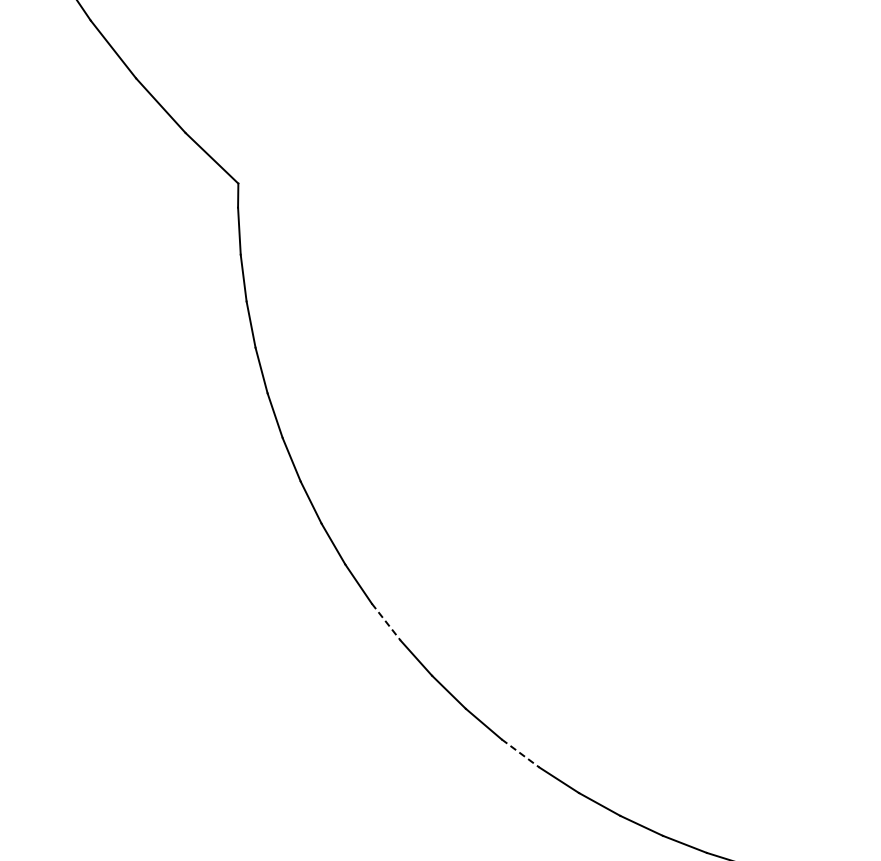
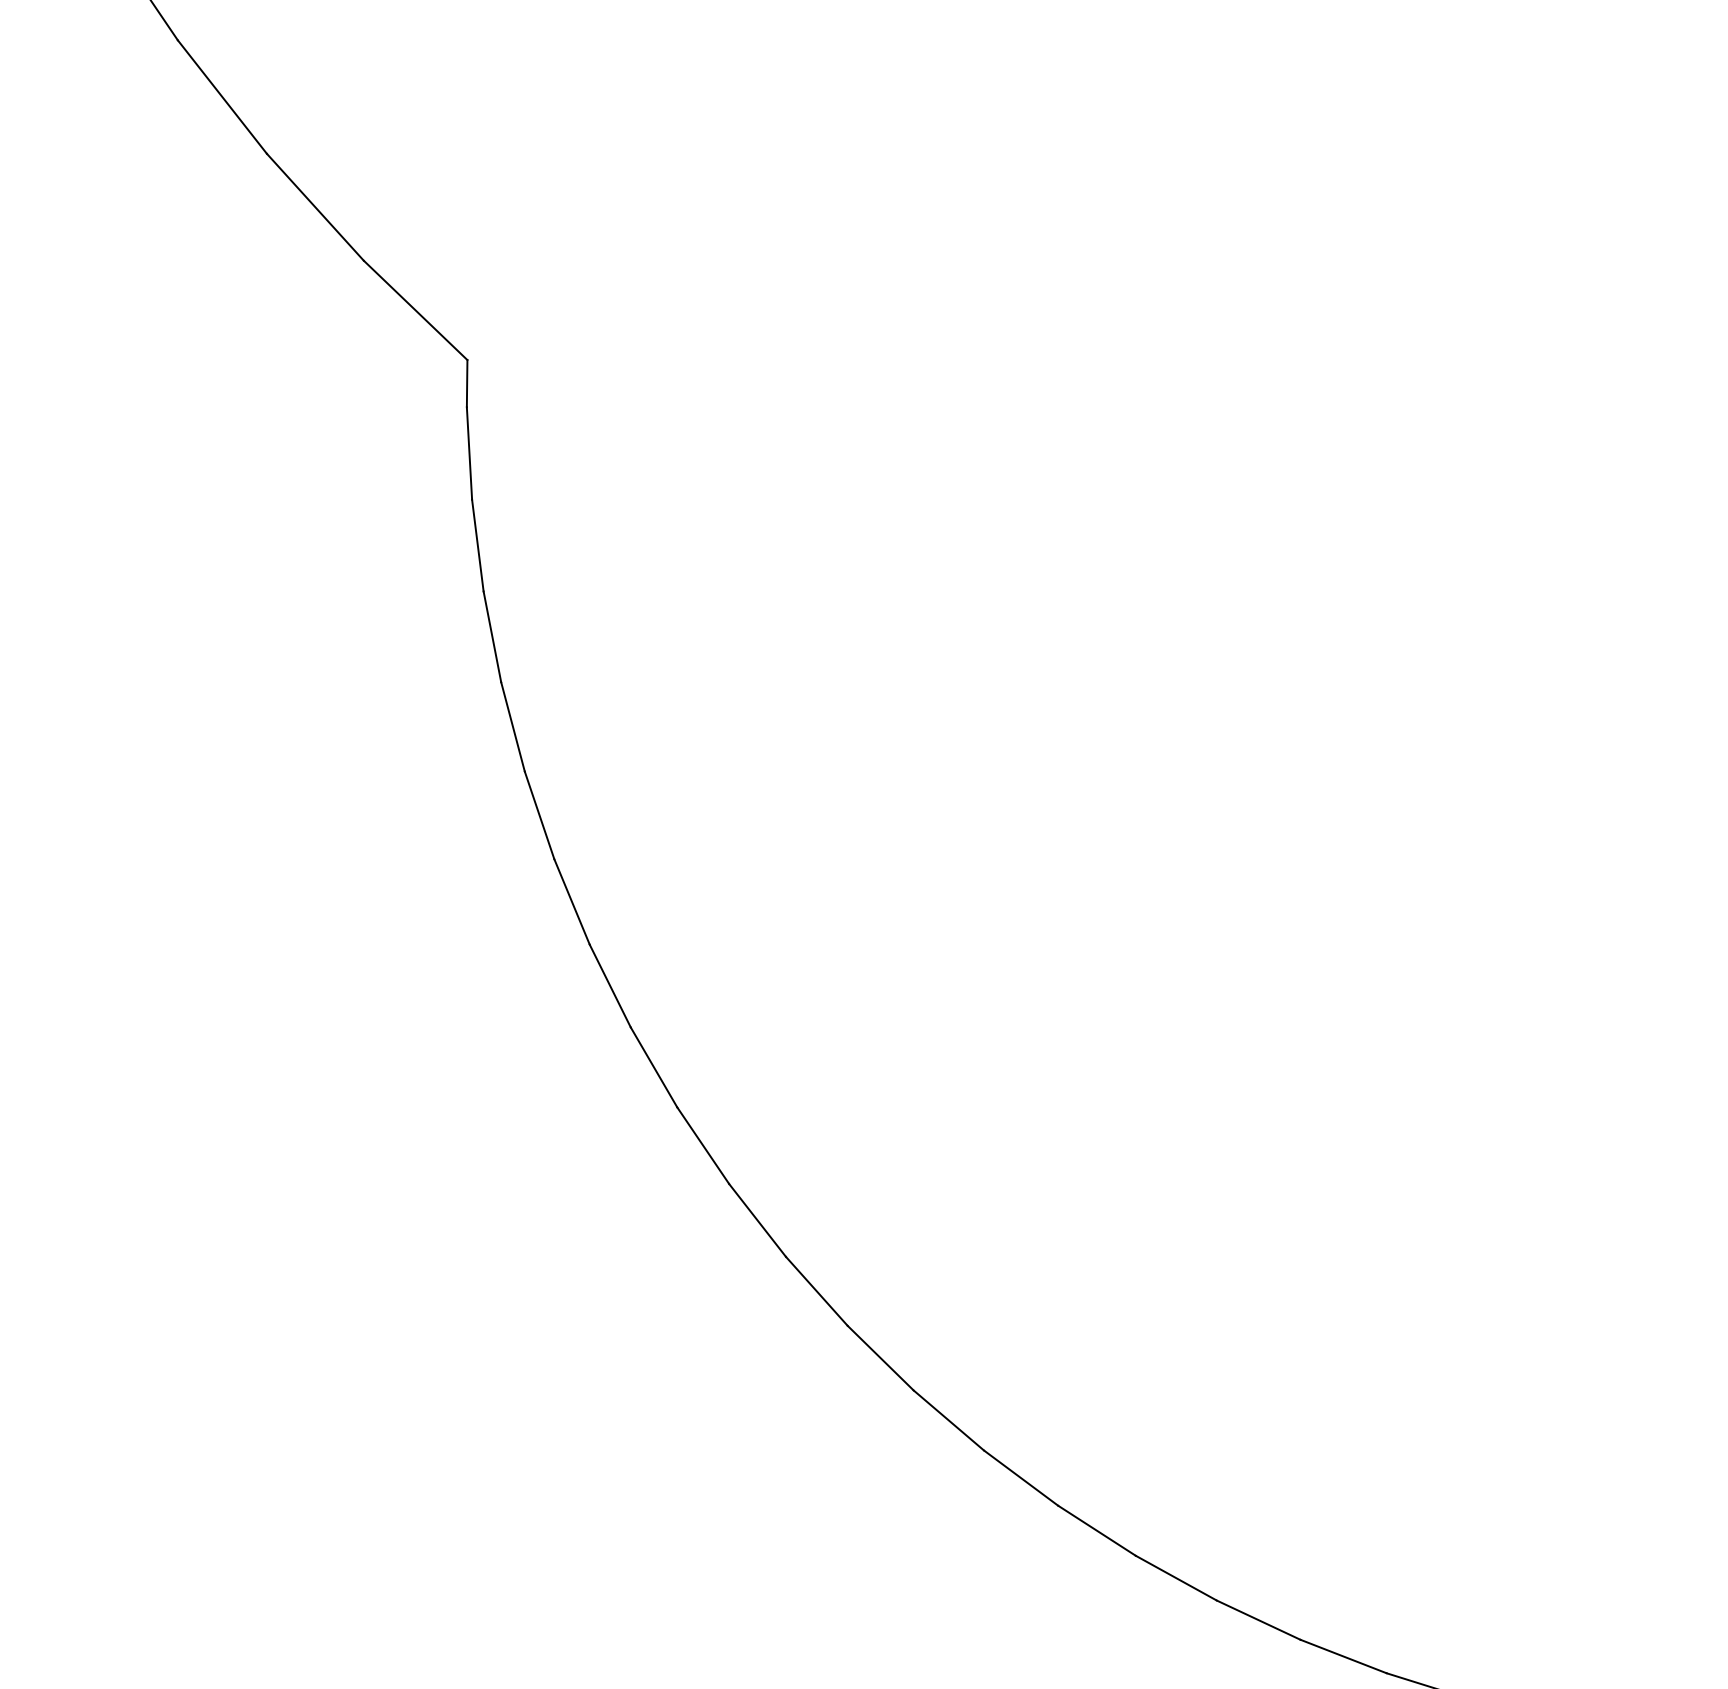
line: (386, 622) -> (758, 1221), dashed -> solid
line: (520, 753) -> (1020, 1478), dashed -> solid

